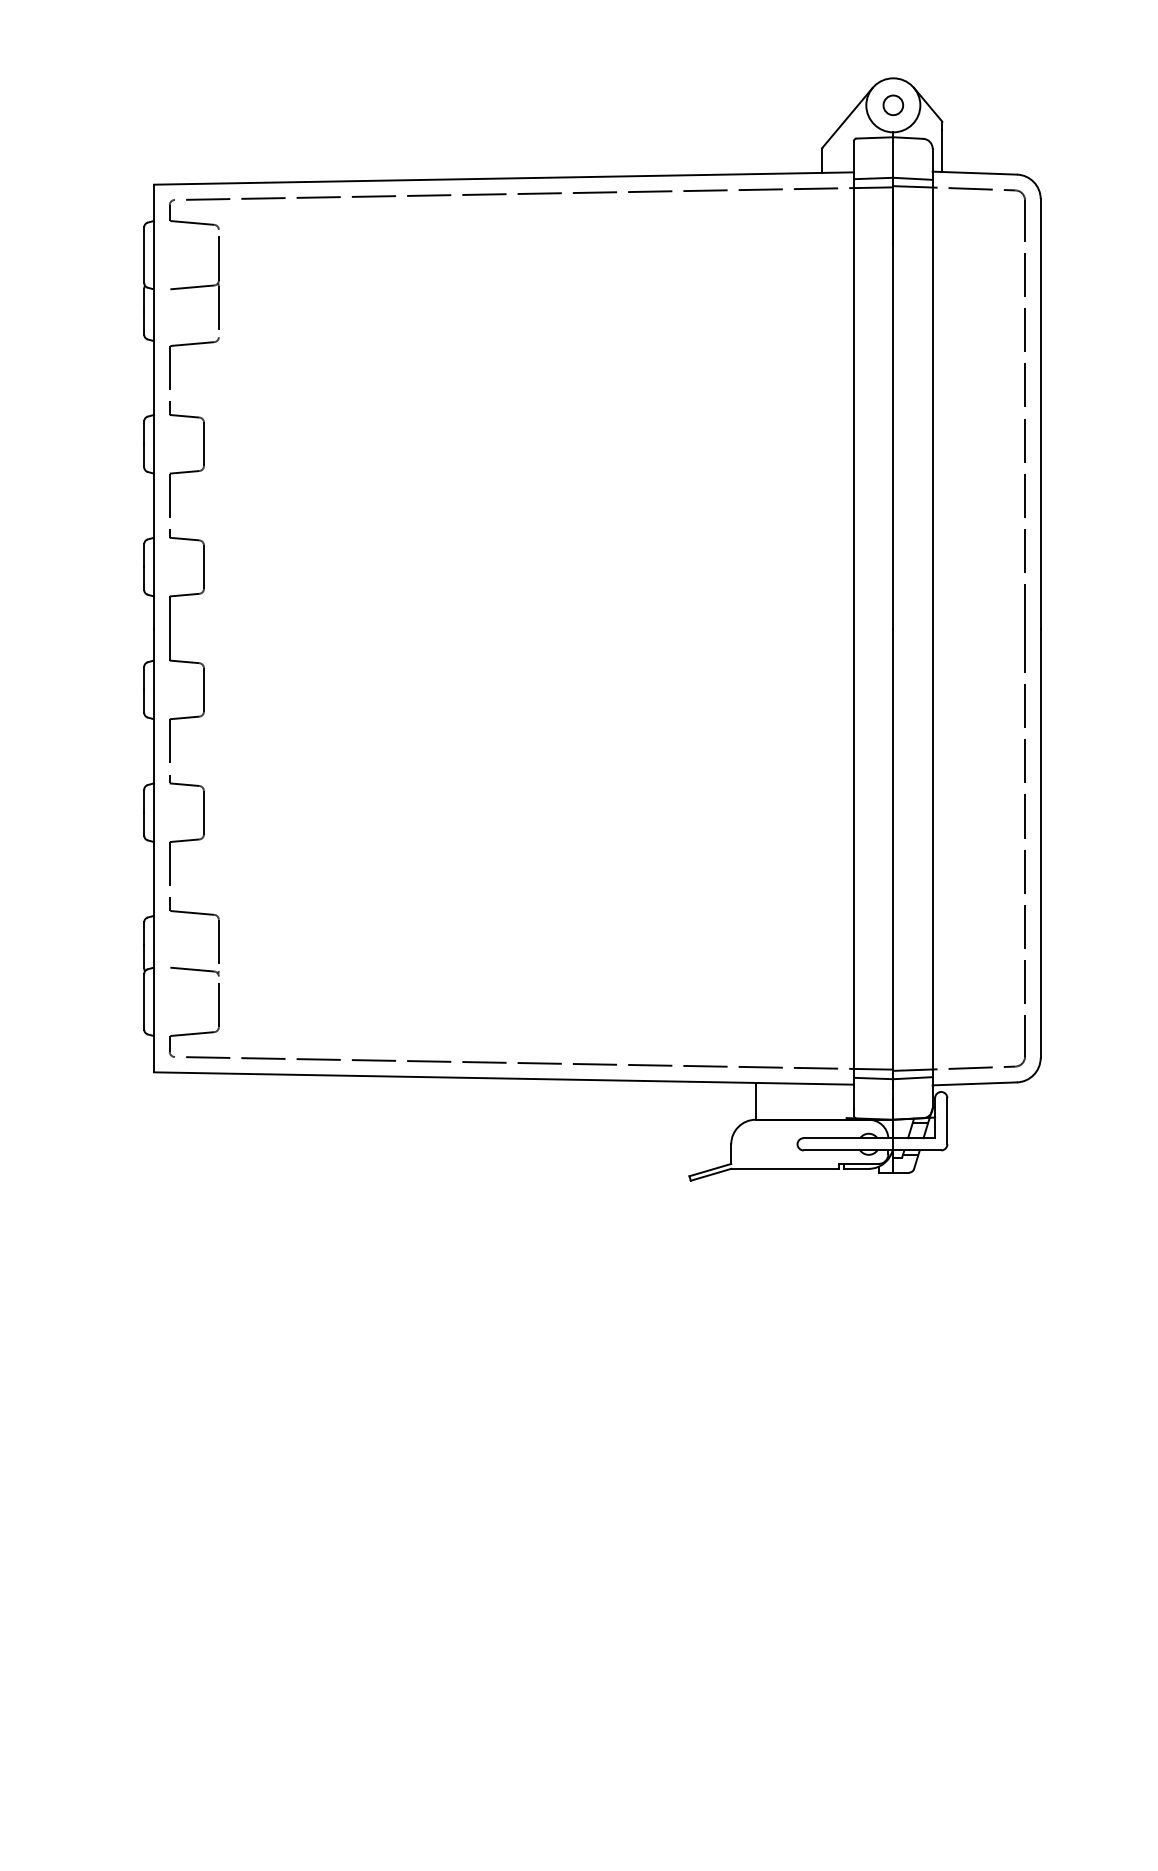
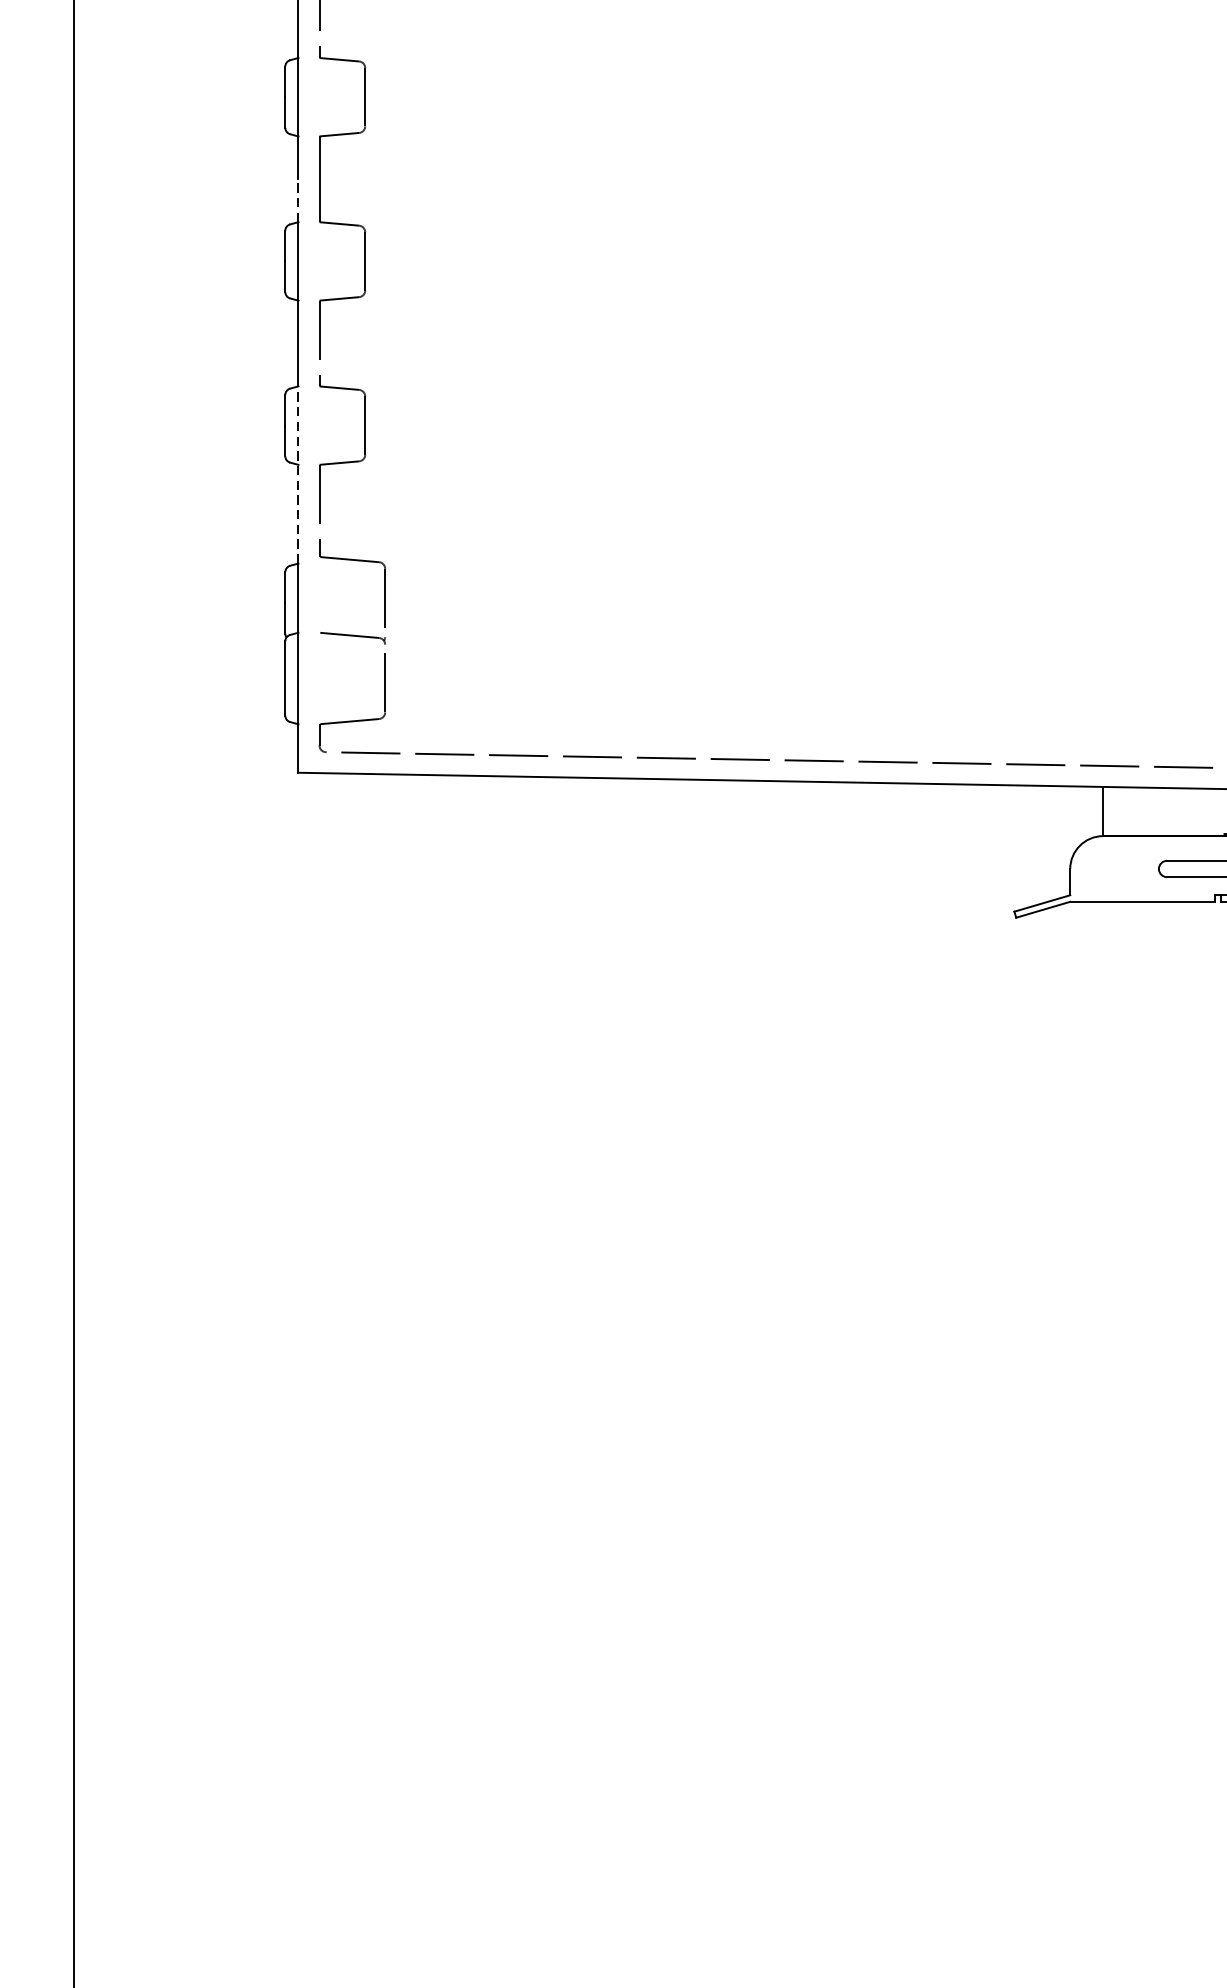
line: (154, 644) -> (299, 200), solid -> dashed
line: (154, 849) -> (299, 474), solid -> dashed

